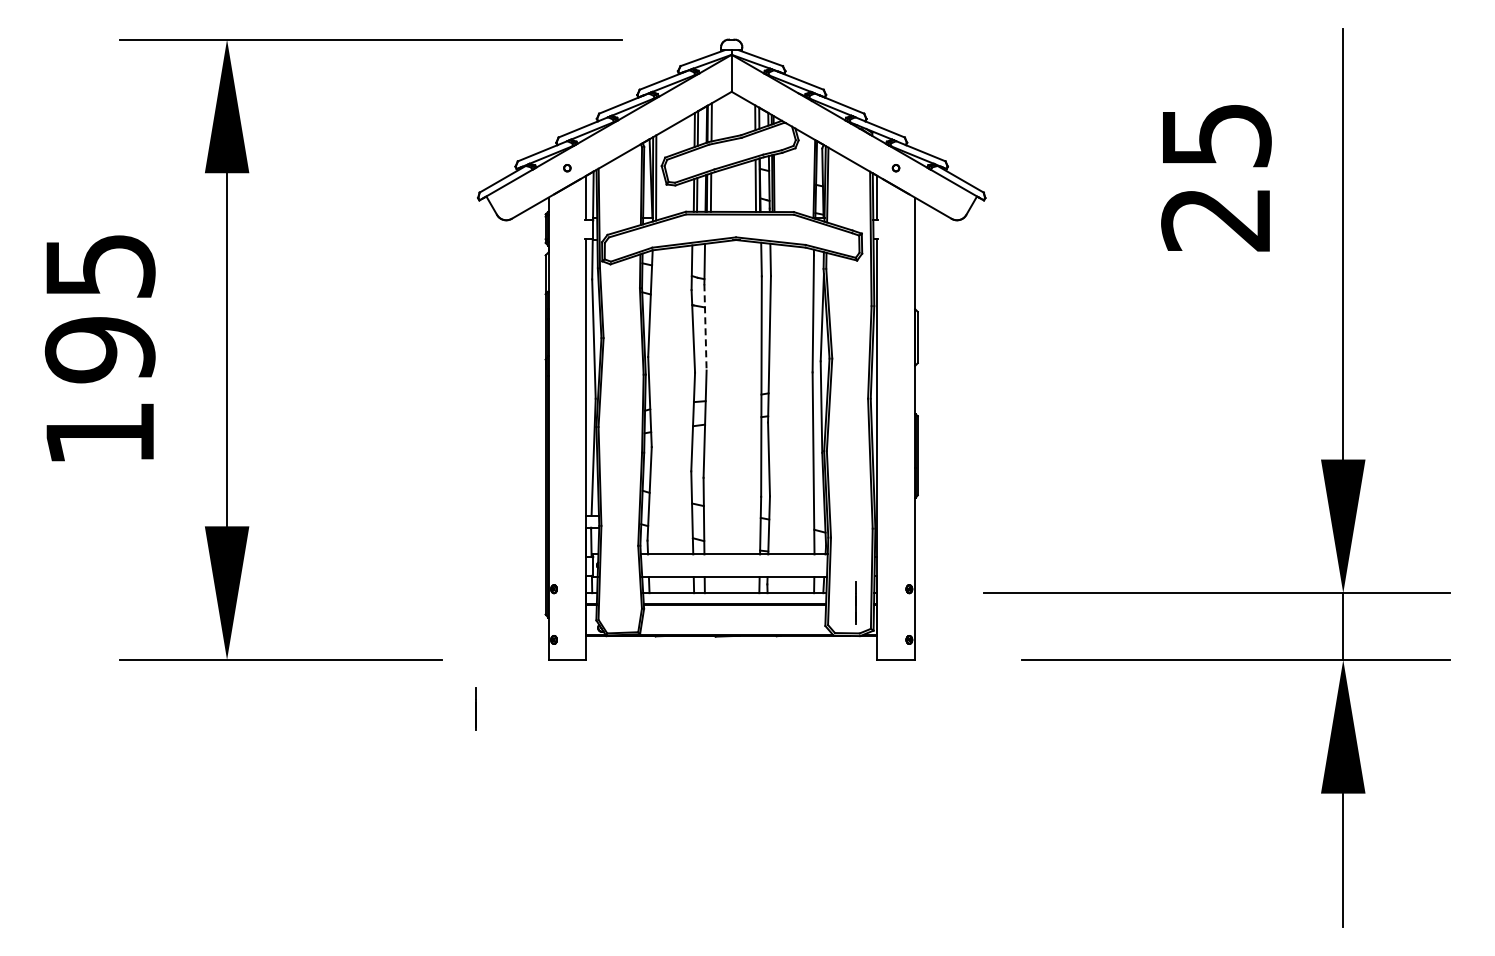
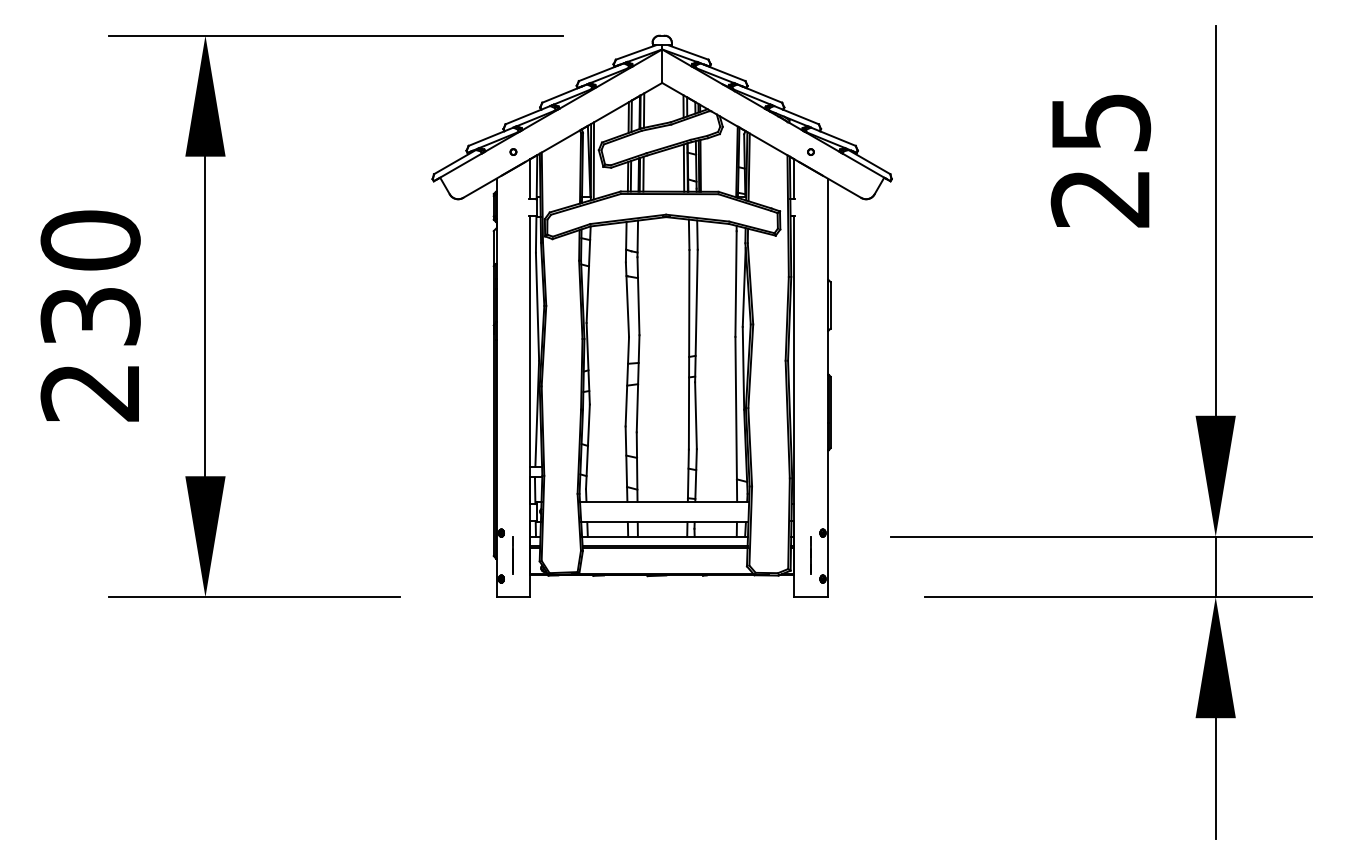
line: (705, 327) -> (638, 296), dashed -> solid
text: (99, 348) -> (89, 315), 195 -> 230
line: (855, 602) -> (810, 555), moved
line: (475, 708) -> (512, 555), moved

